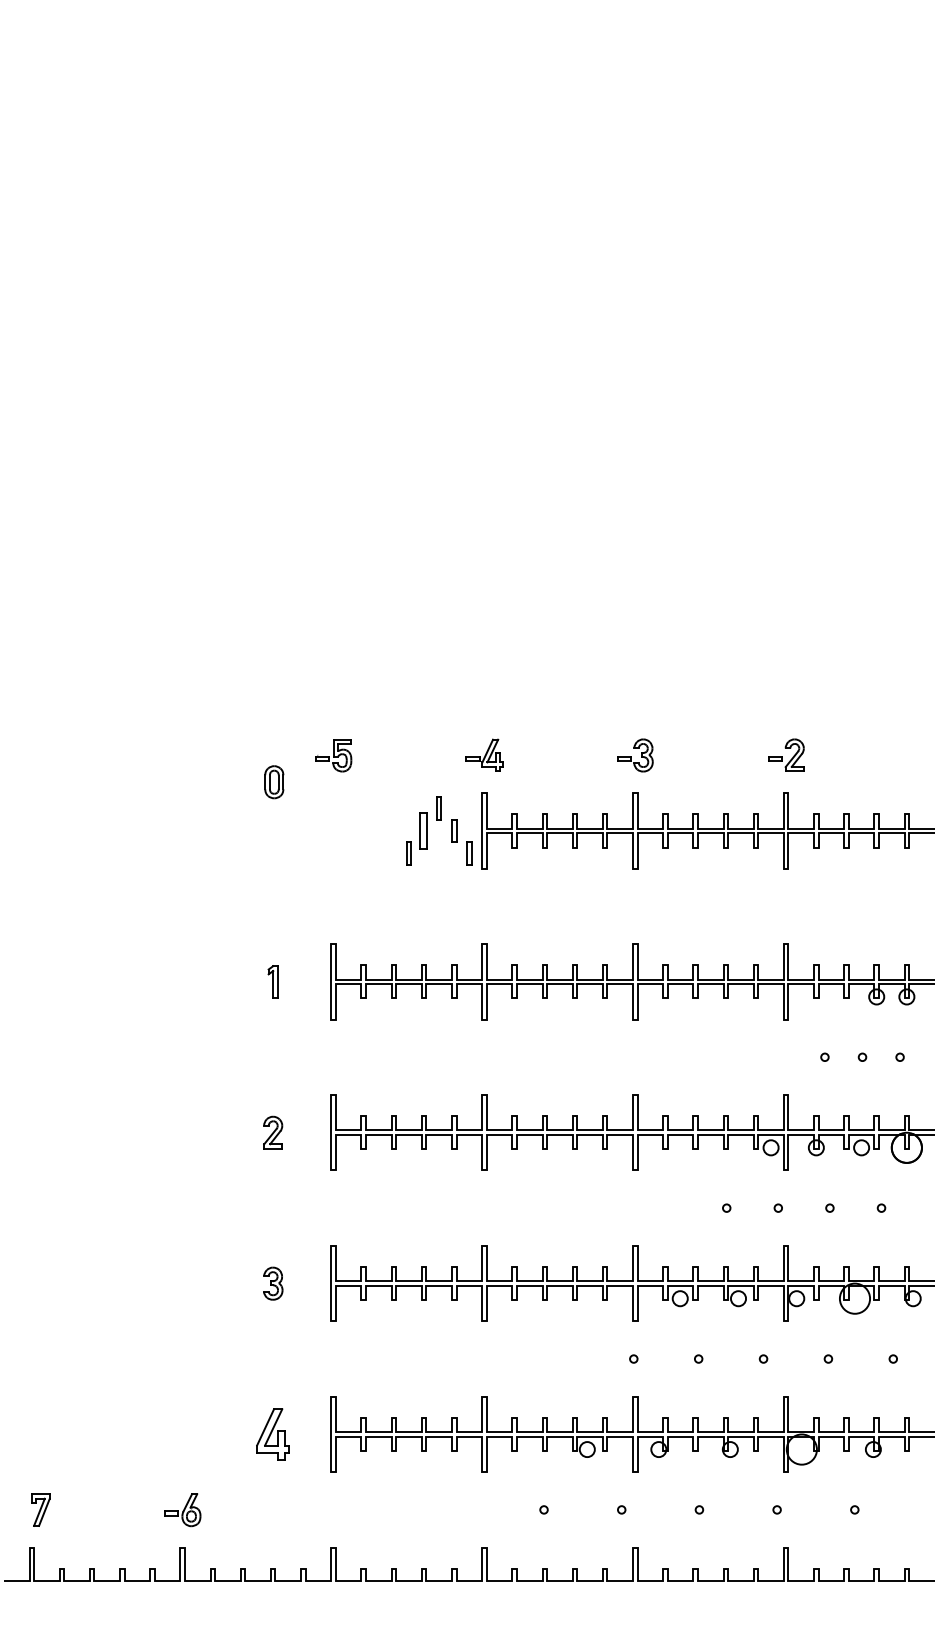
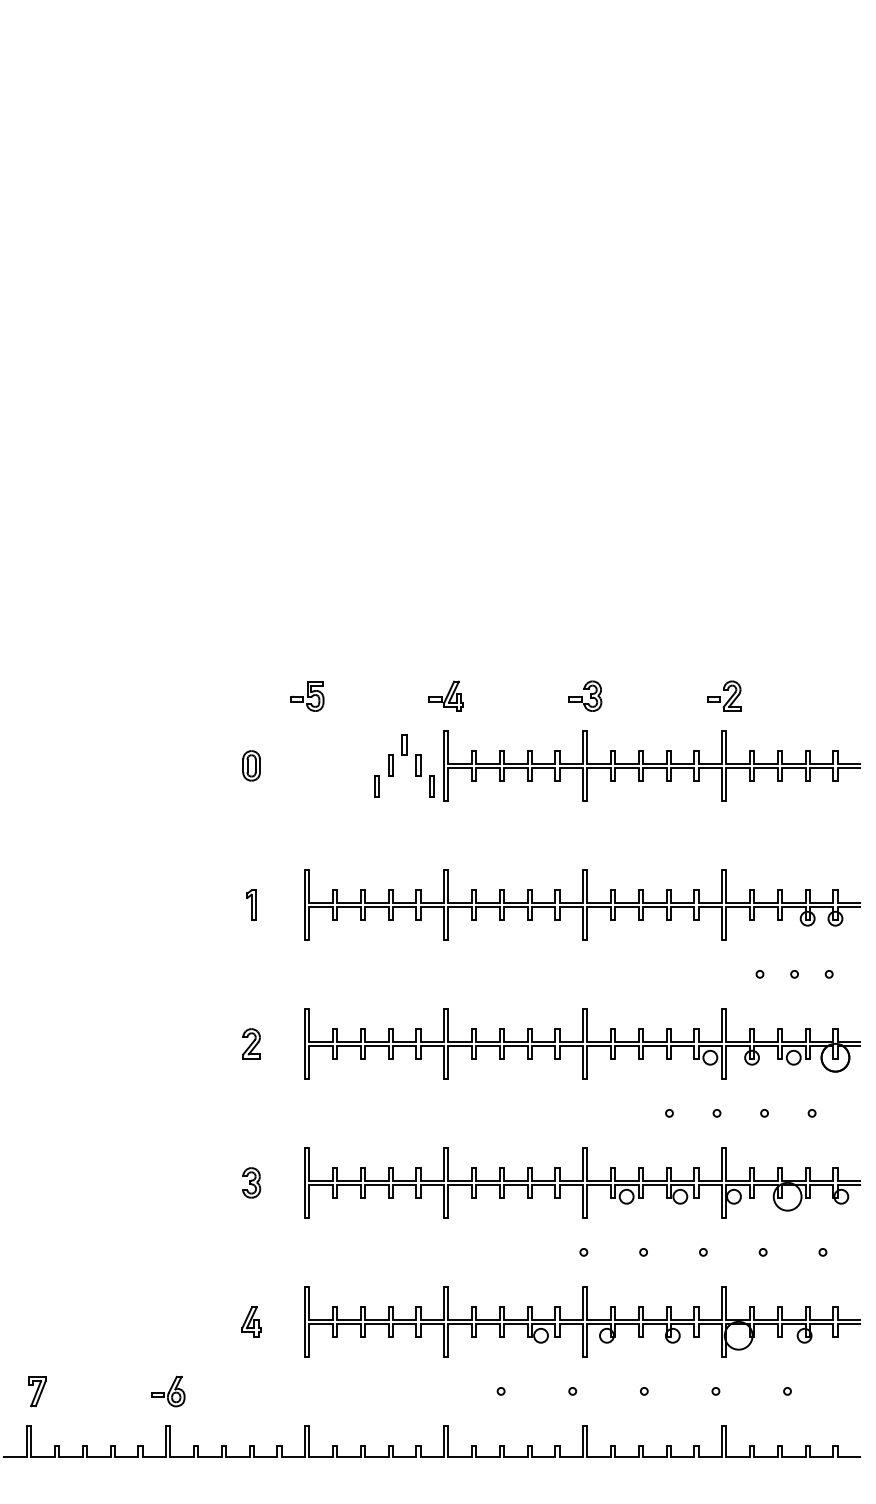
part: (274, 781) -> (251, 765), moved
part: (423, 830) -> (390, 765), size x0.62
part: (273, 1434) -> (251, 1321), size x0.62

